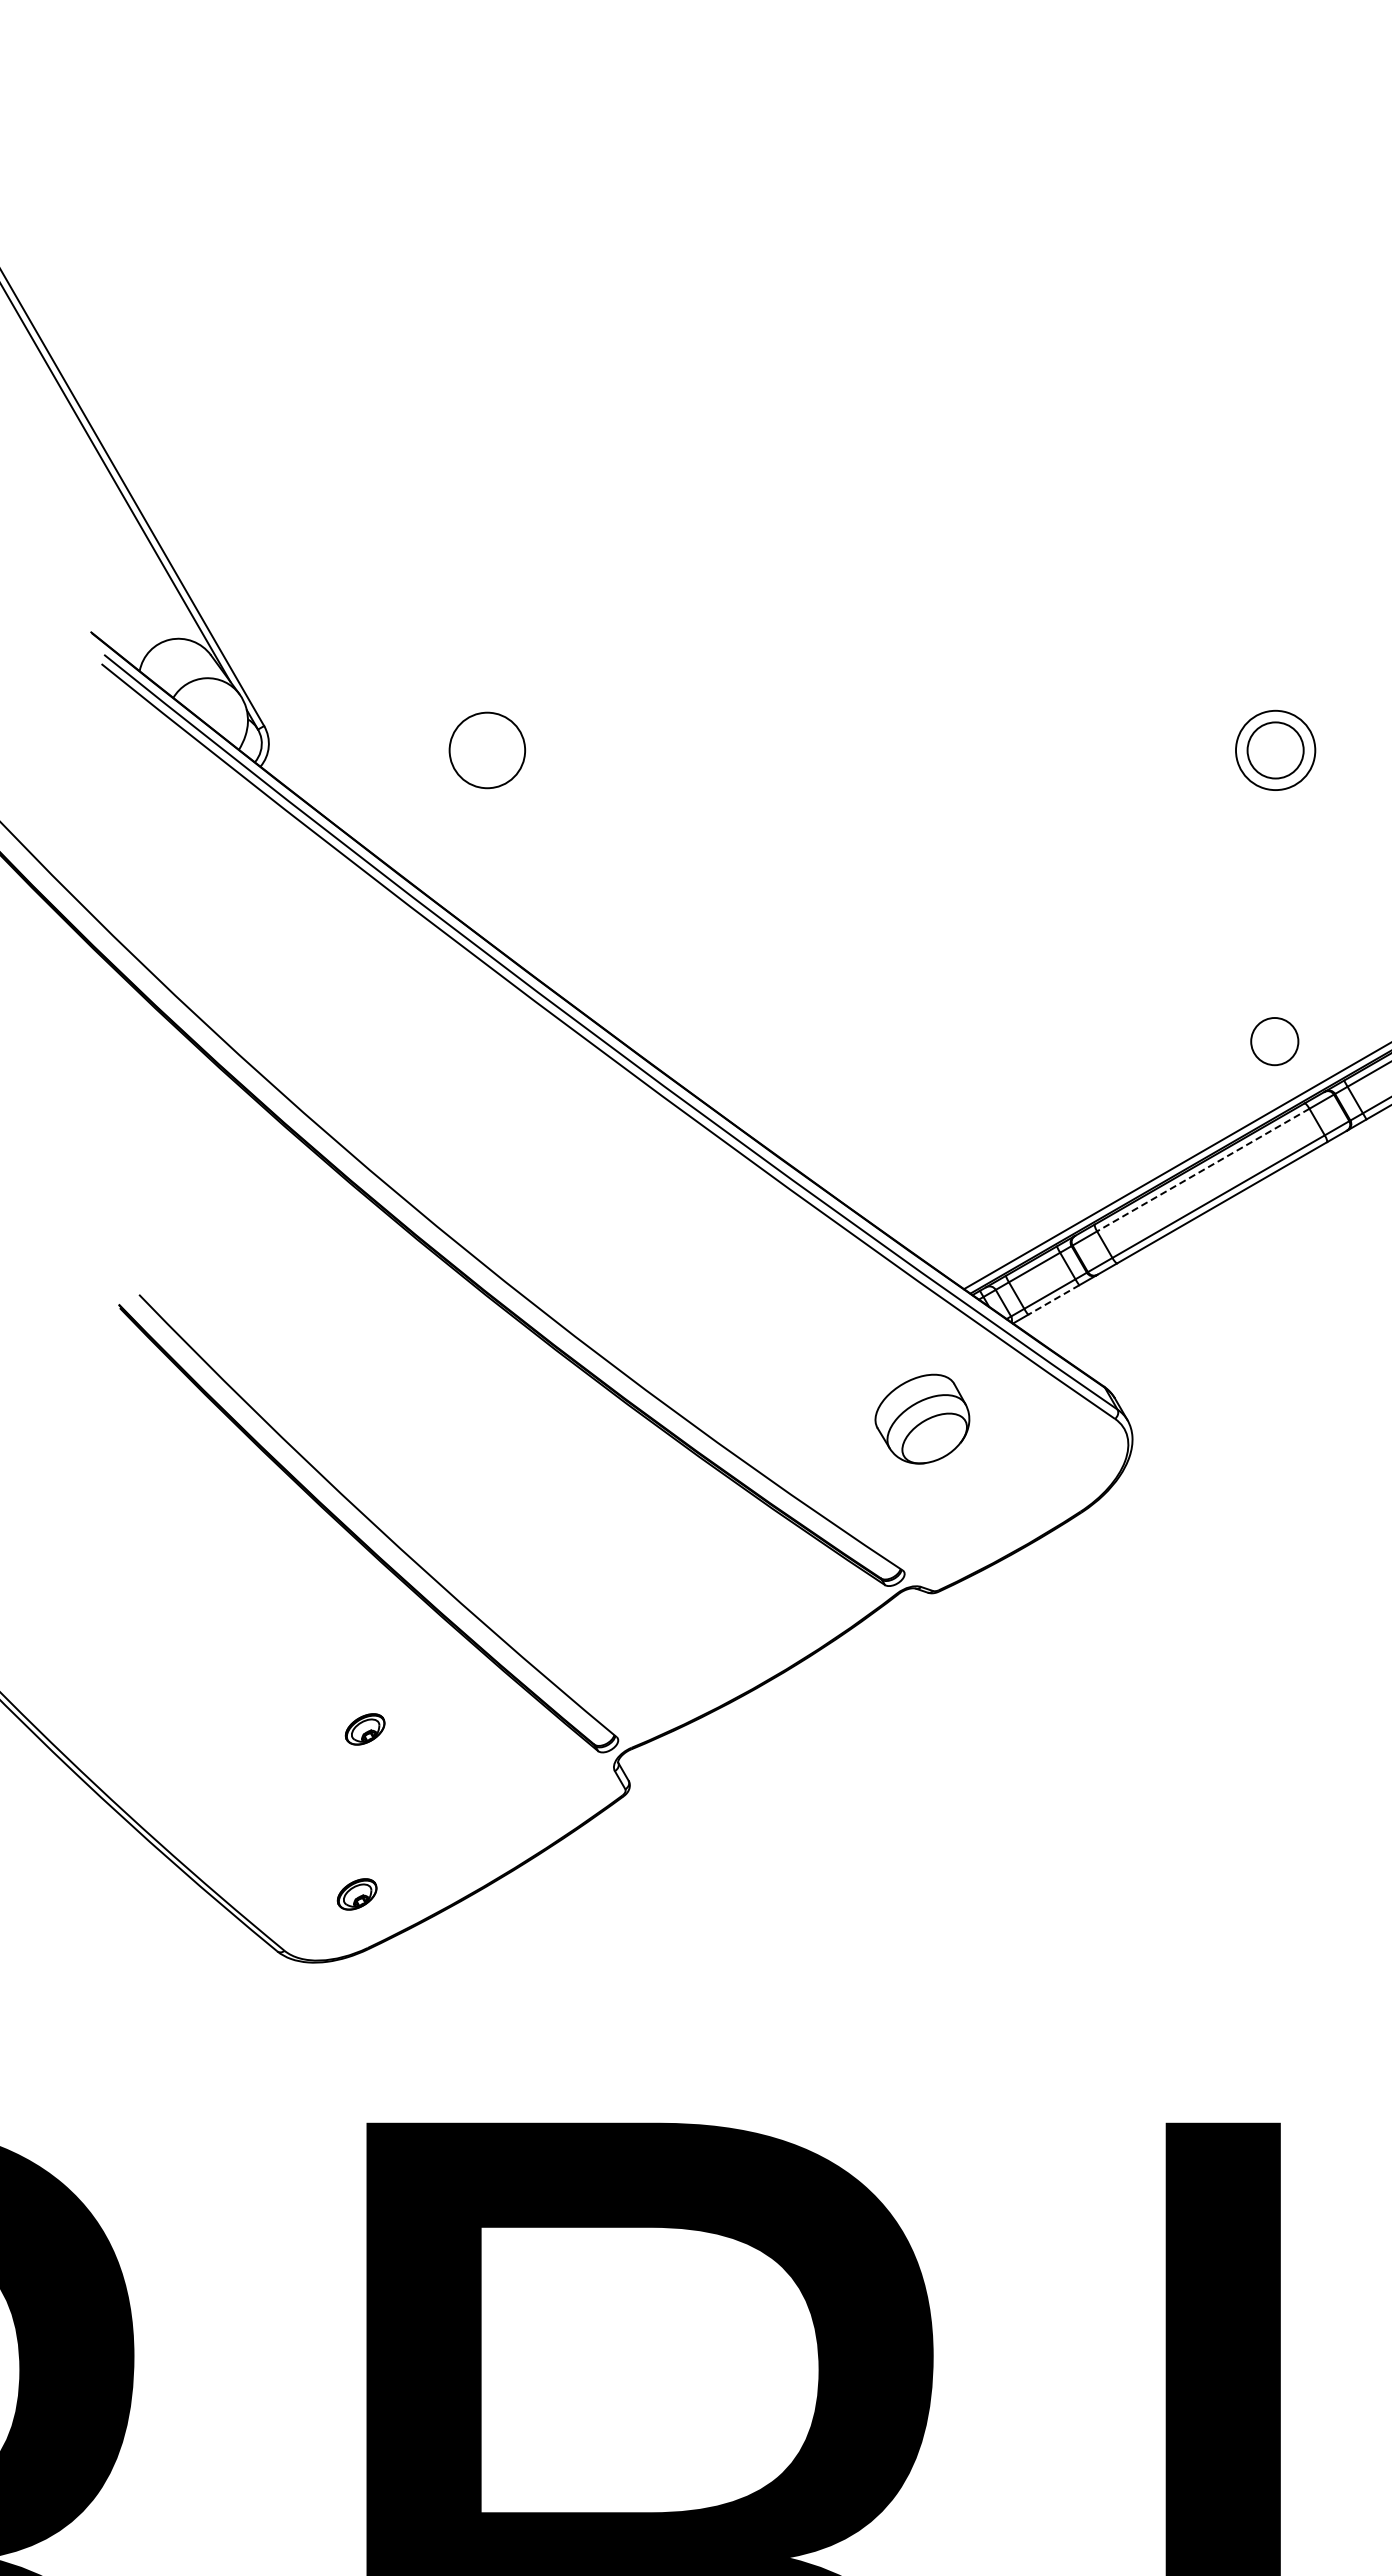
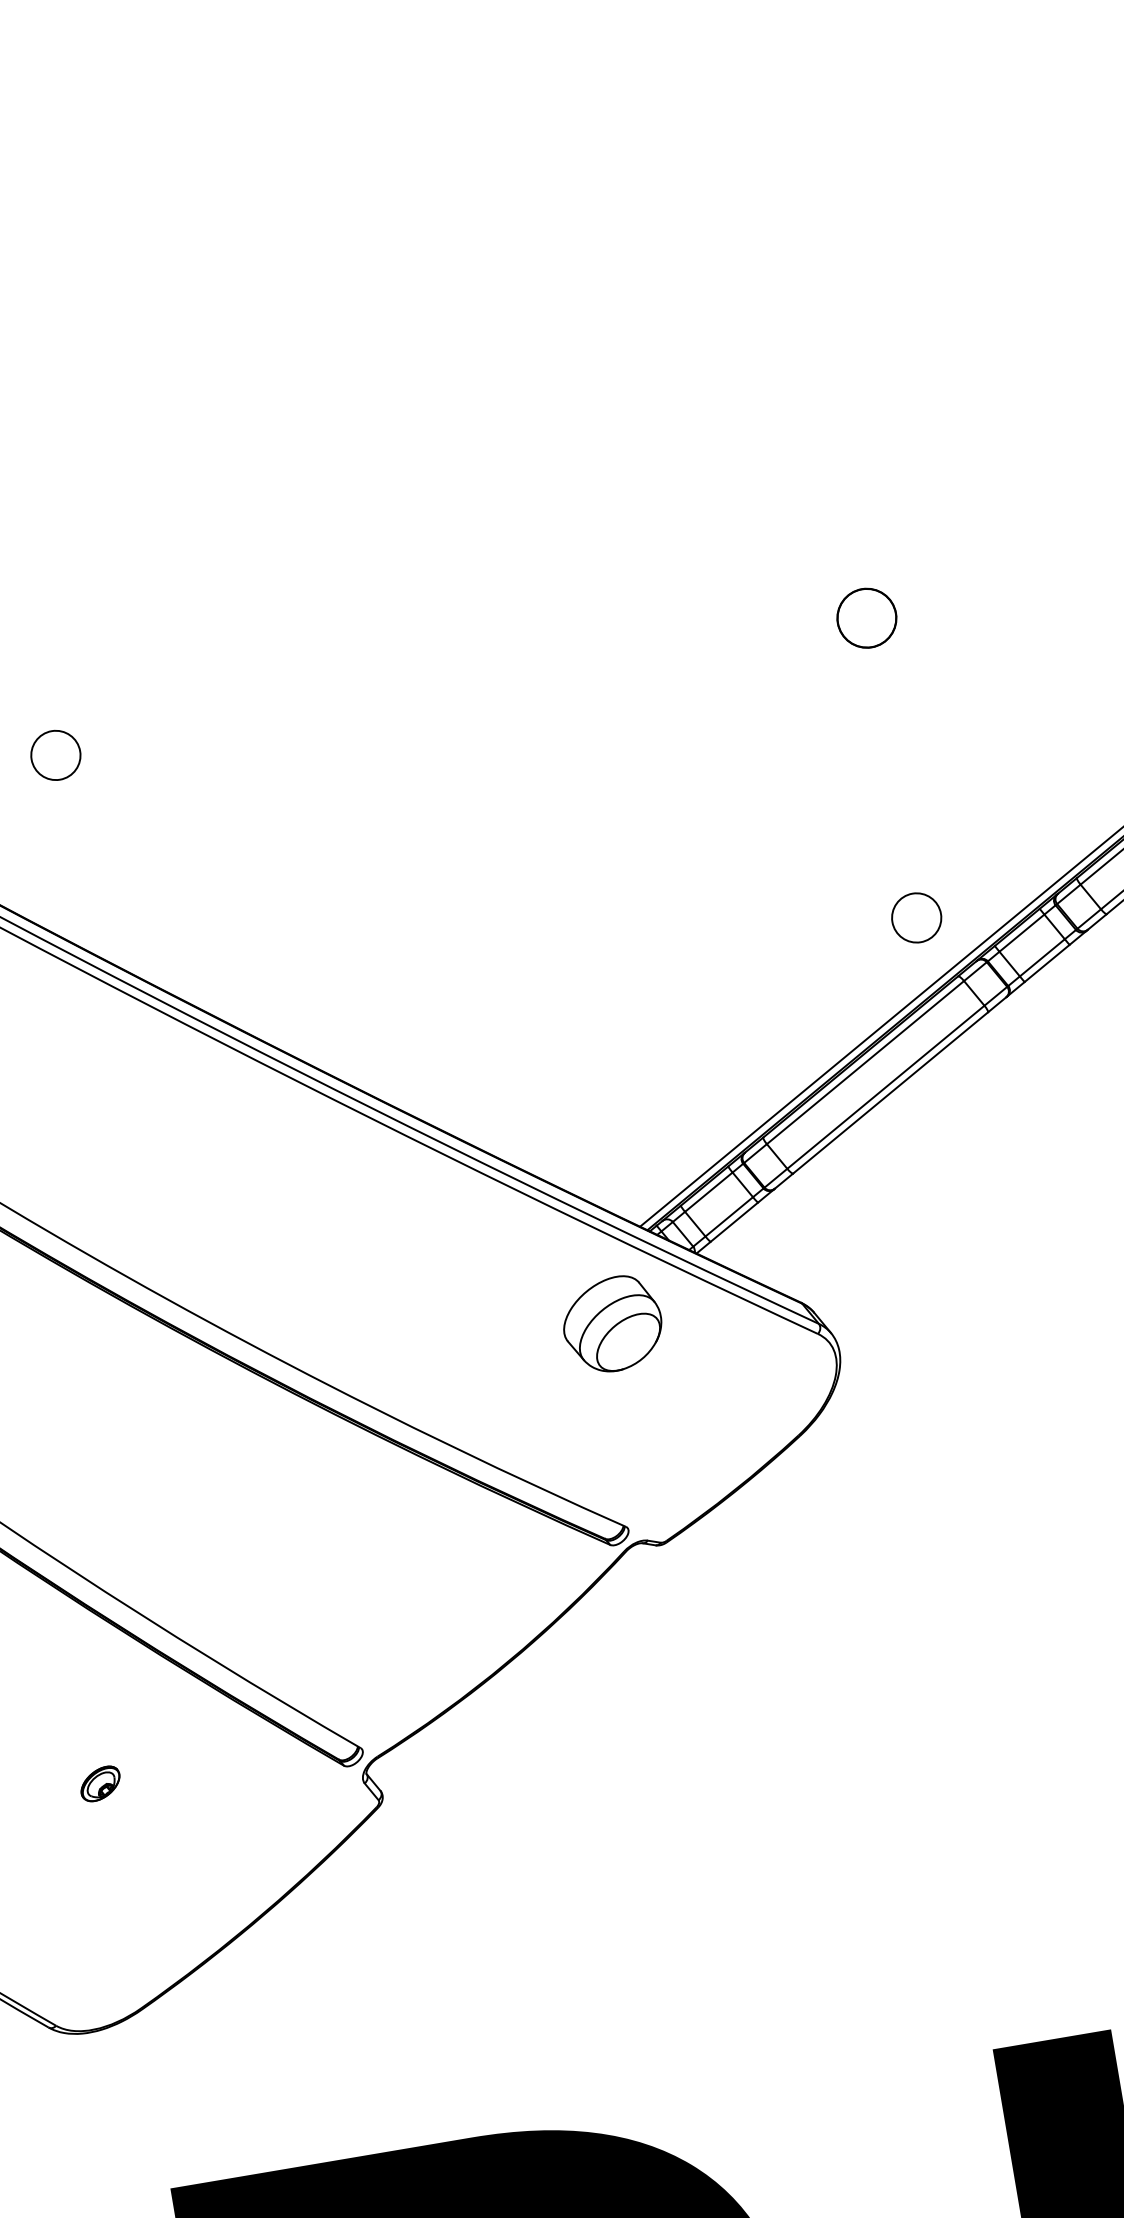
circle: (487, 750) -> (56, 755), size x0.62
circle: (1275, 750) -> (866, 618), size x0.71
line: (1203, 1170) -> (865, 1062), dashed -> solid
line: (1053, 1299) -> (733, 1221), dashed -> solid
part: (922, 1418) -> (612, 1323), moved
part: (356, 1894) -> (120, 1955), removed

